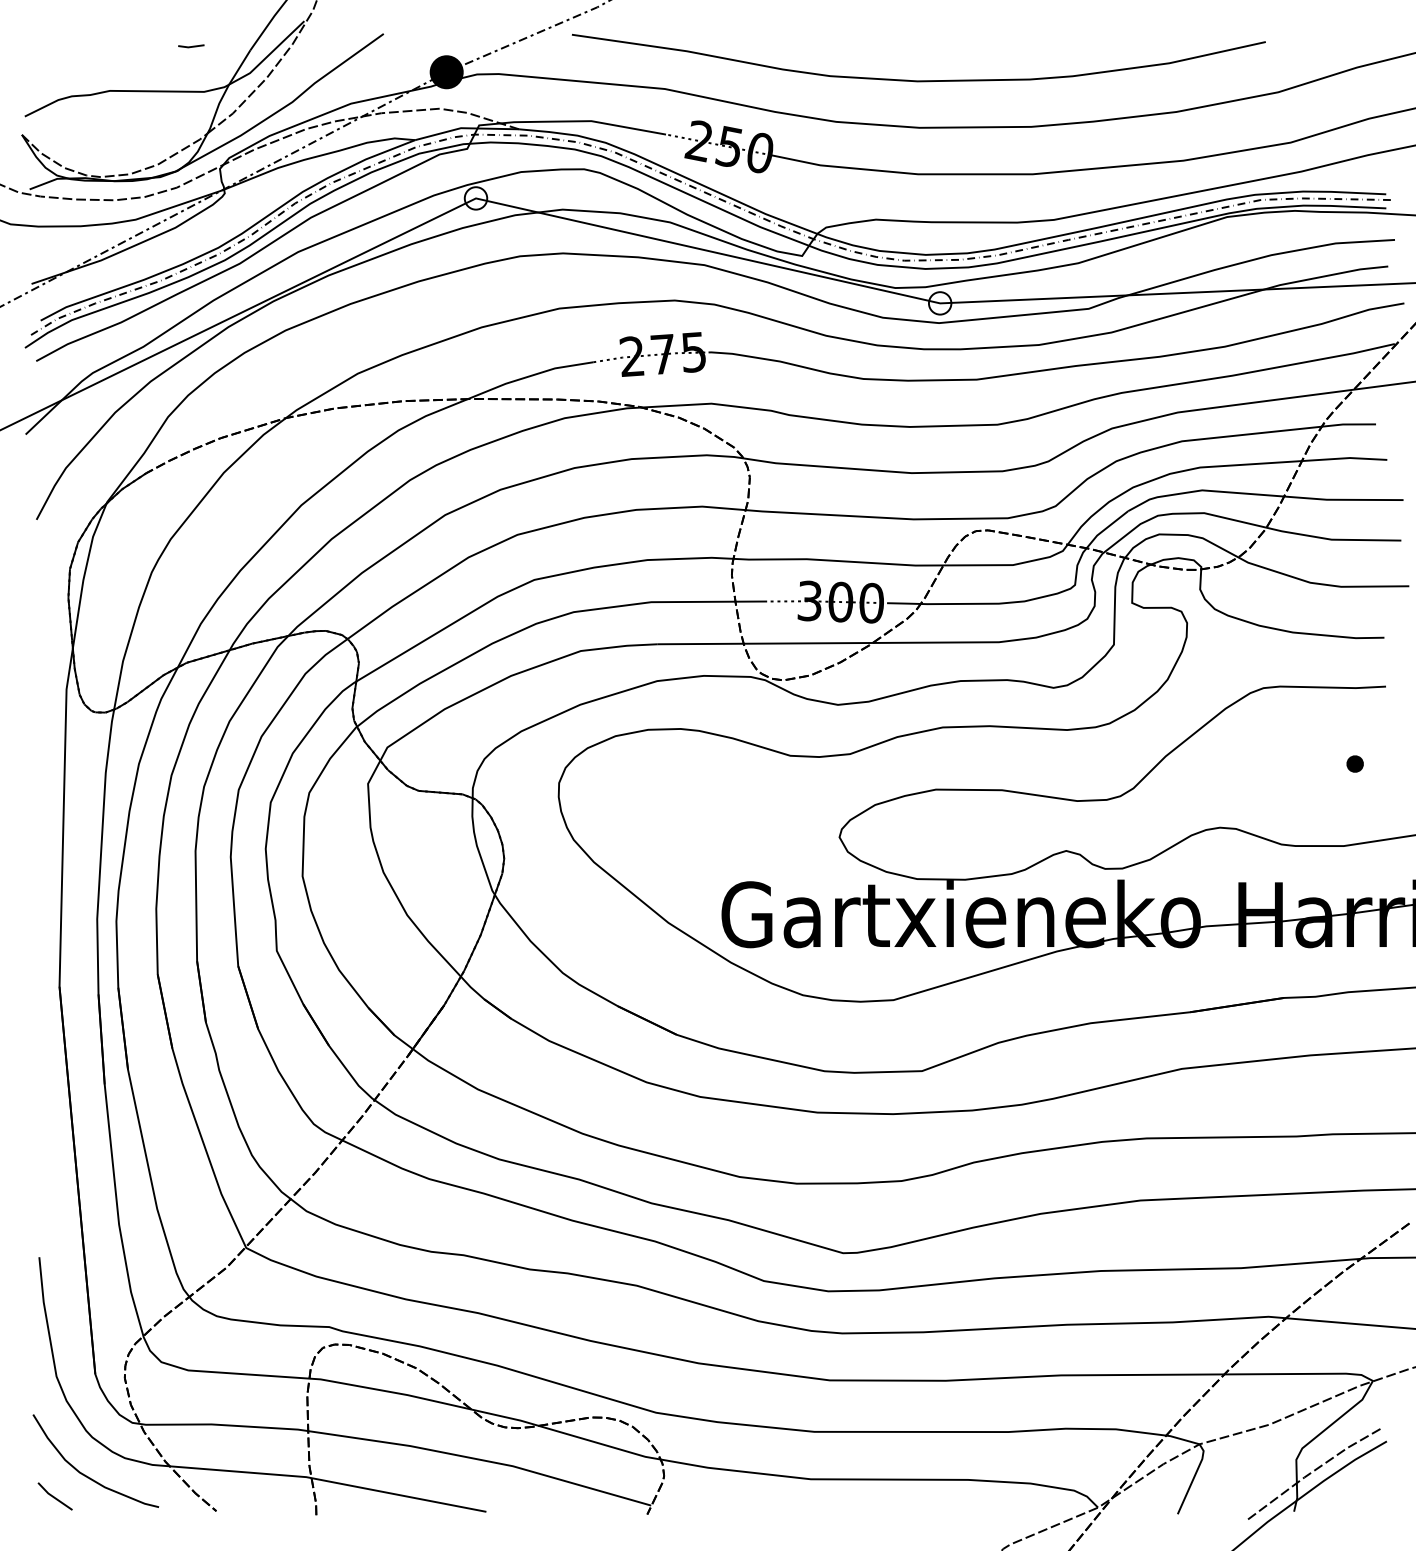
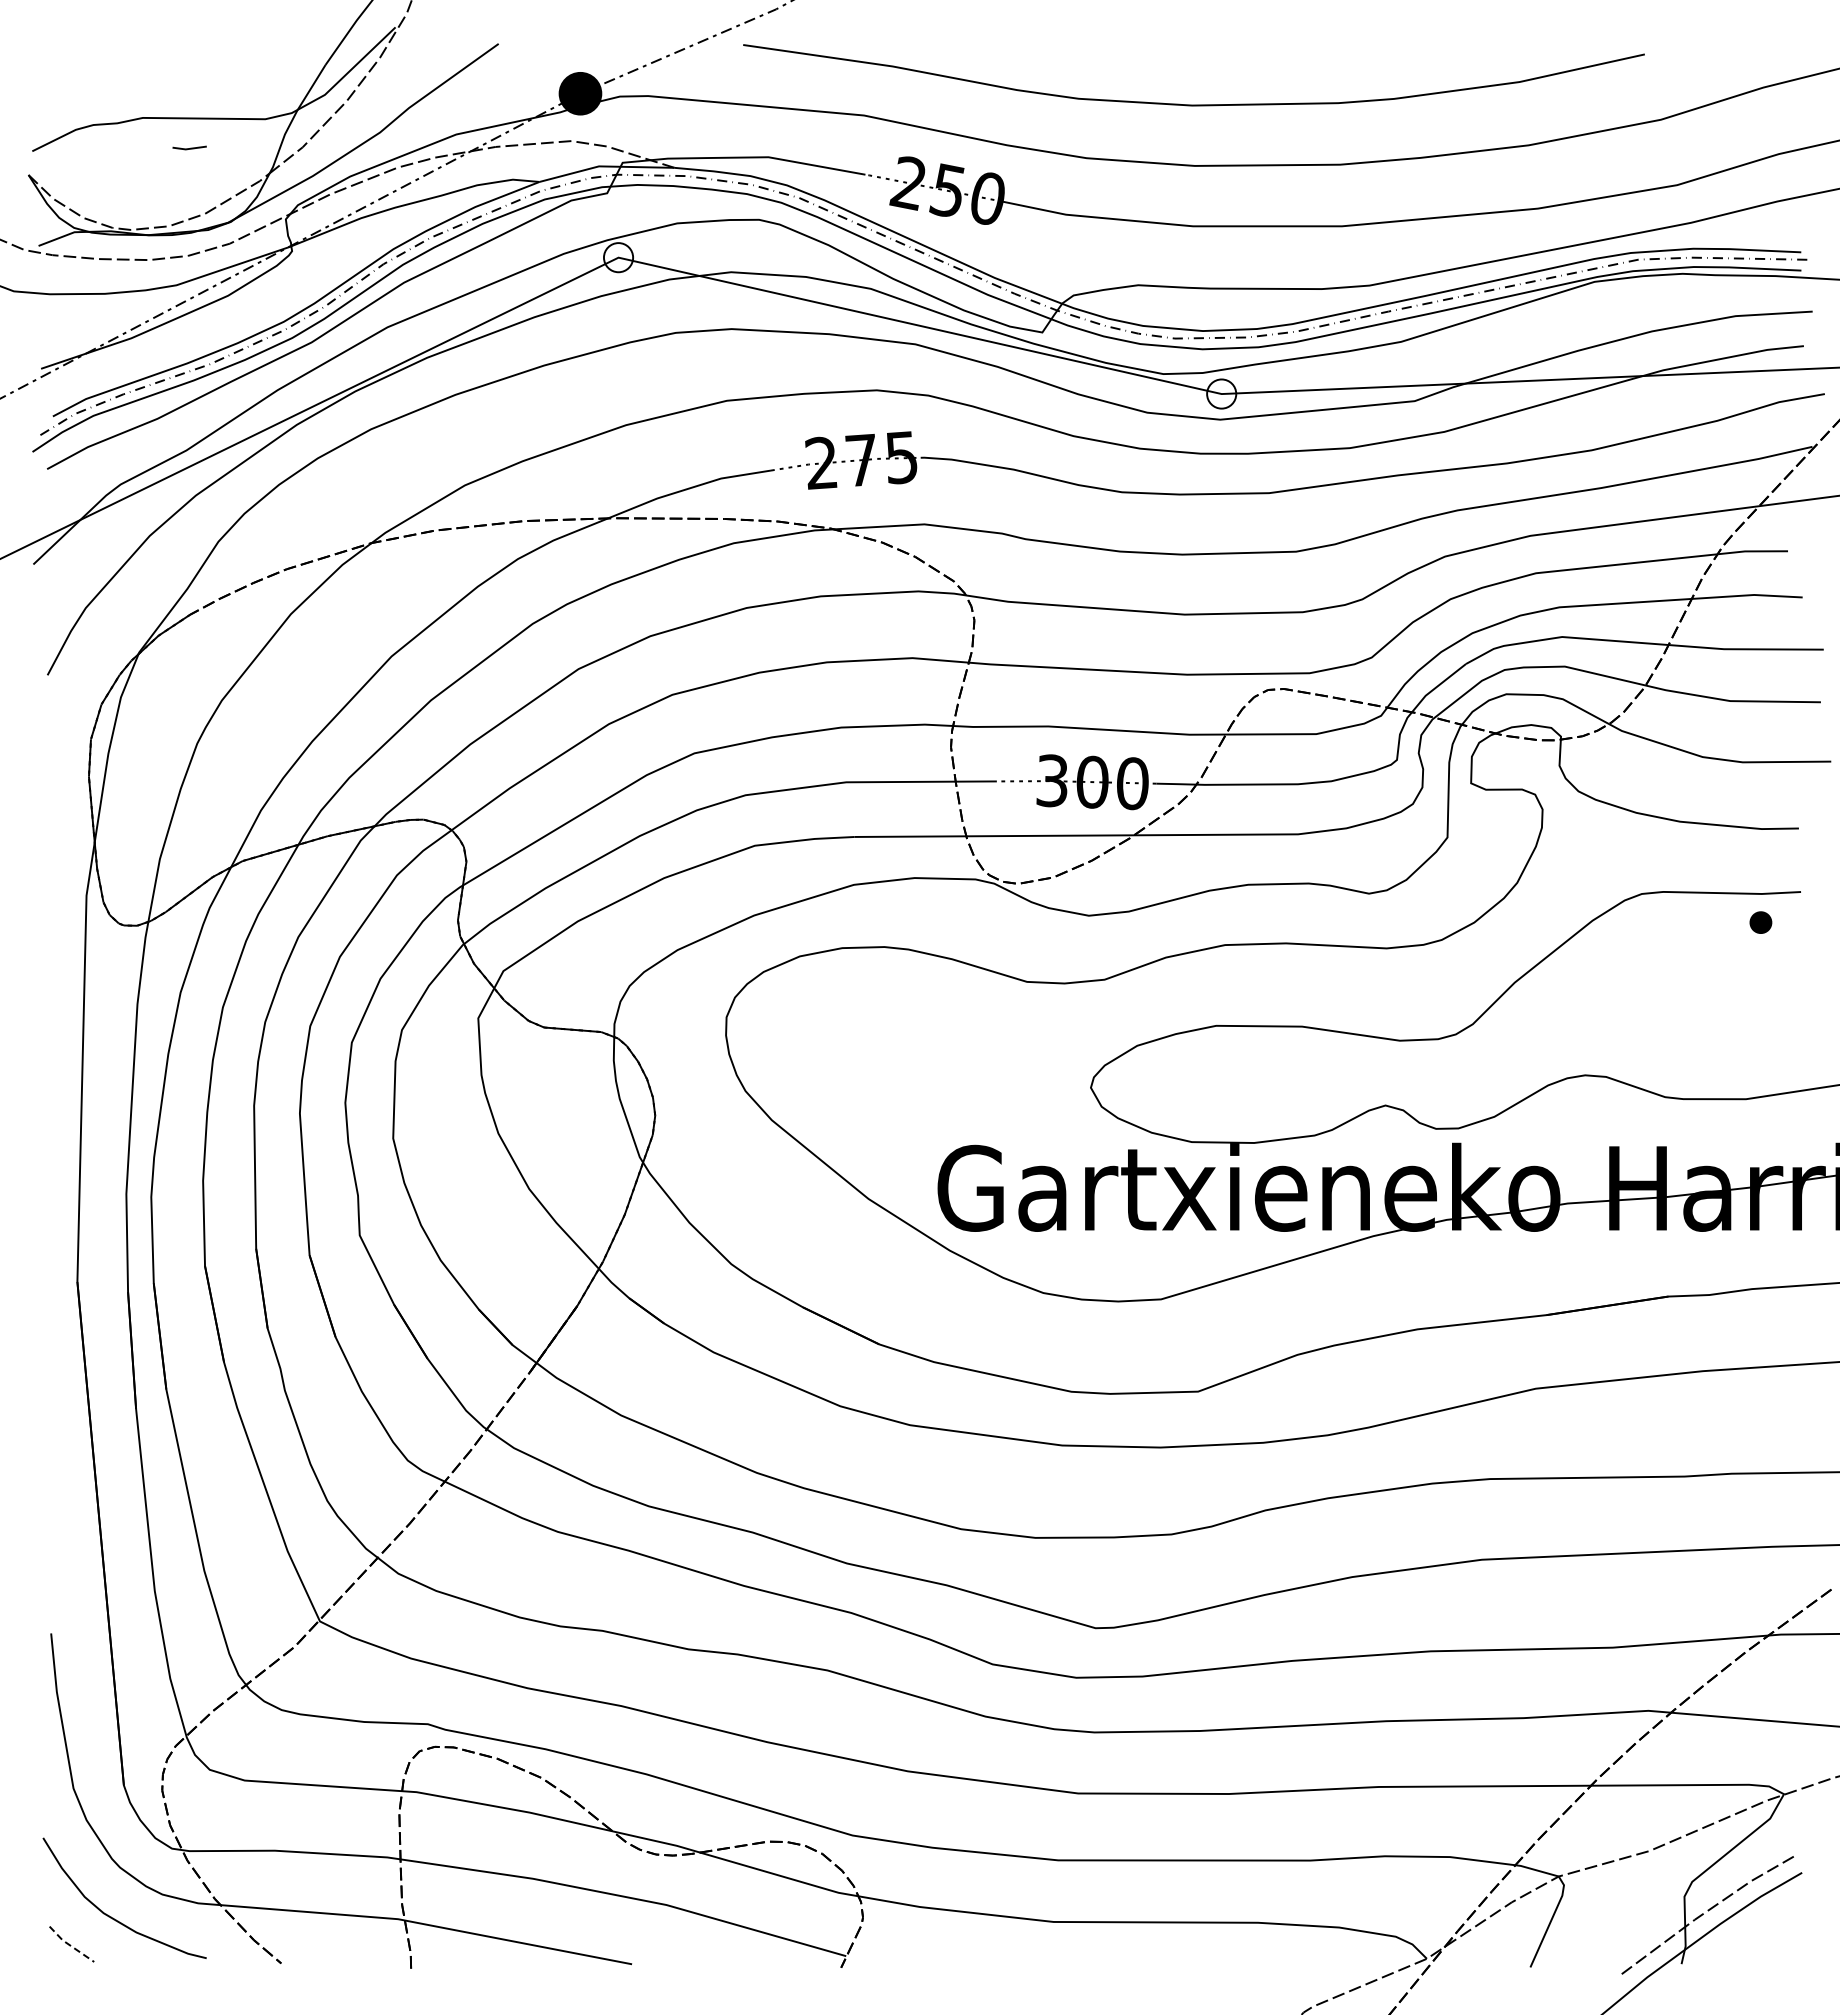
line: (191, 45) -> (190, 147), moved
part: (1354, 763) -> (1760, 922), moved
line: (54, 1497) -> (70, 1945), solid -> dashed

